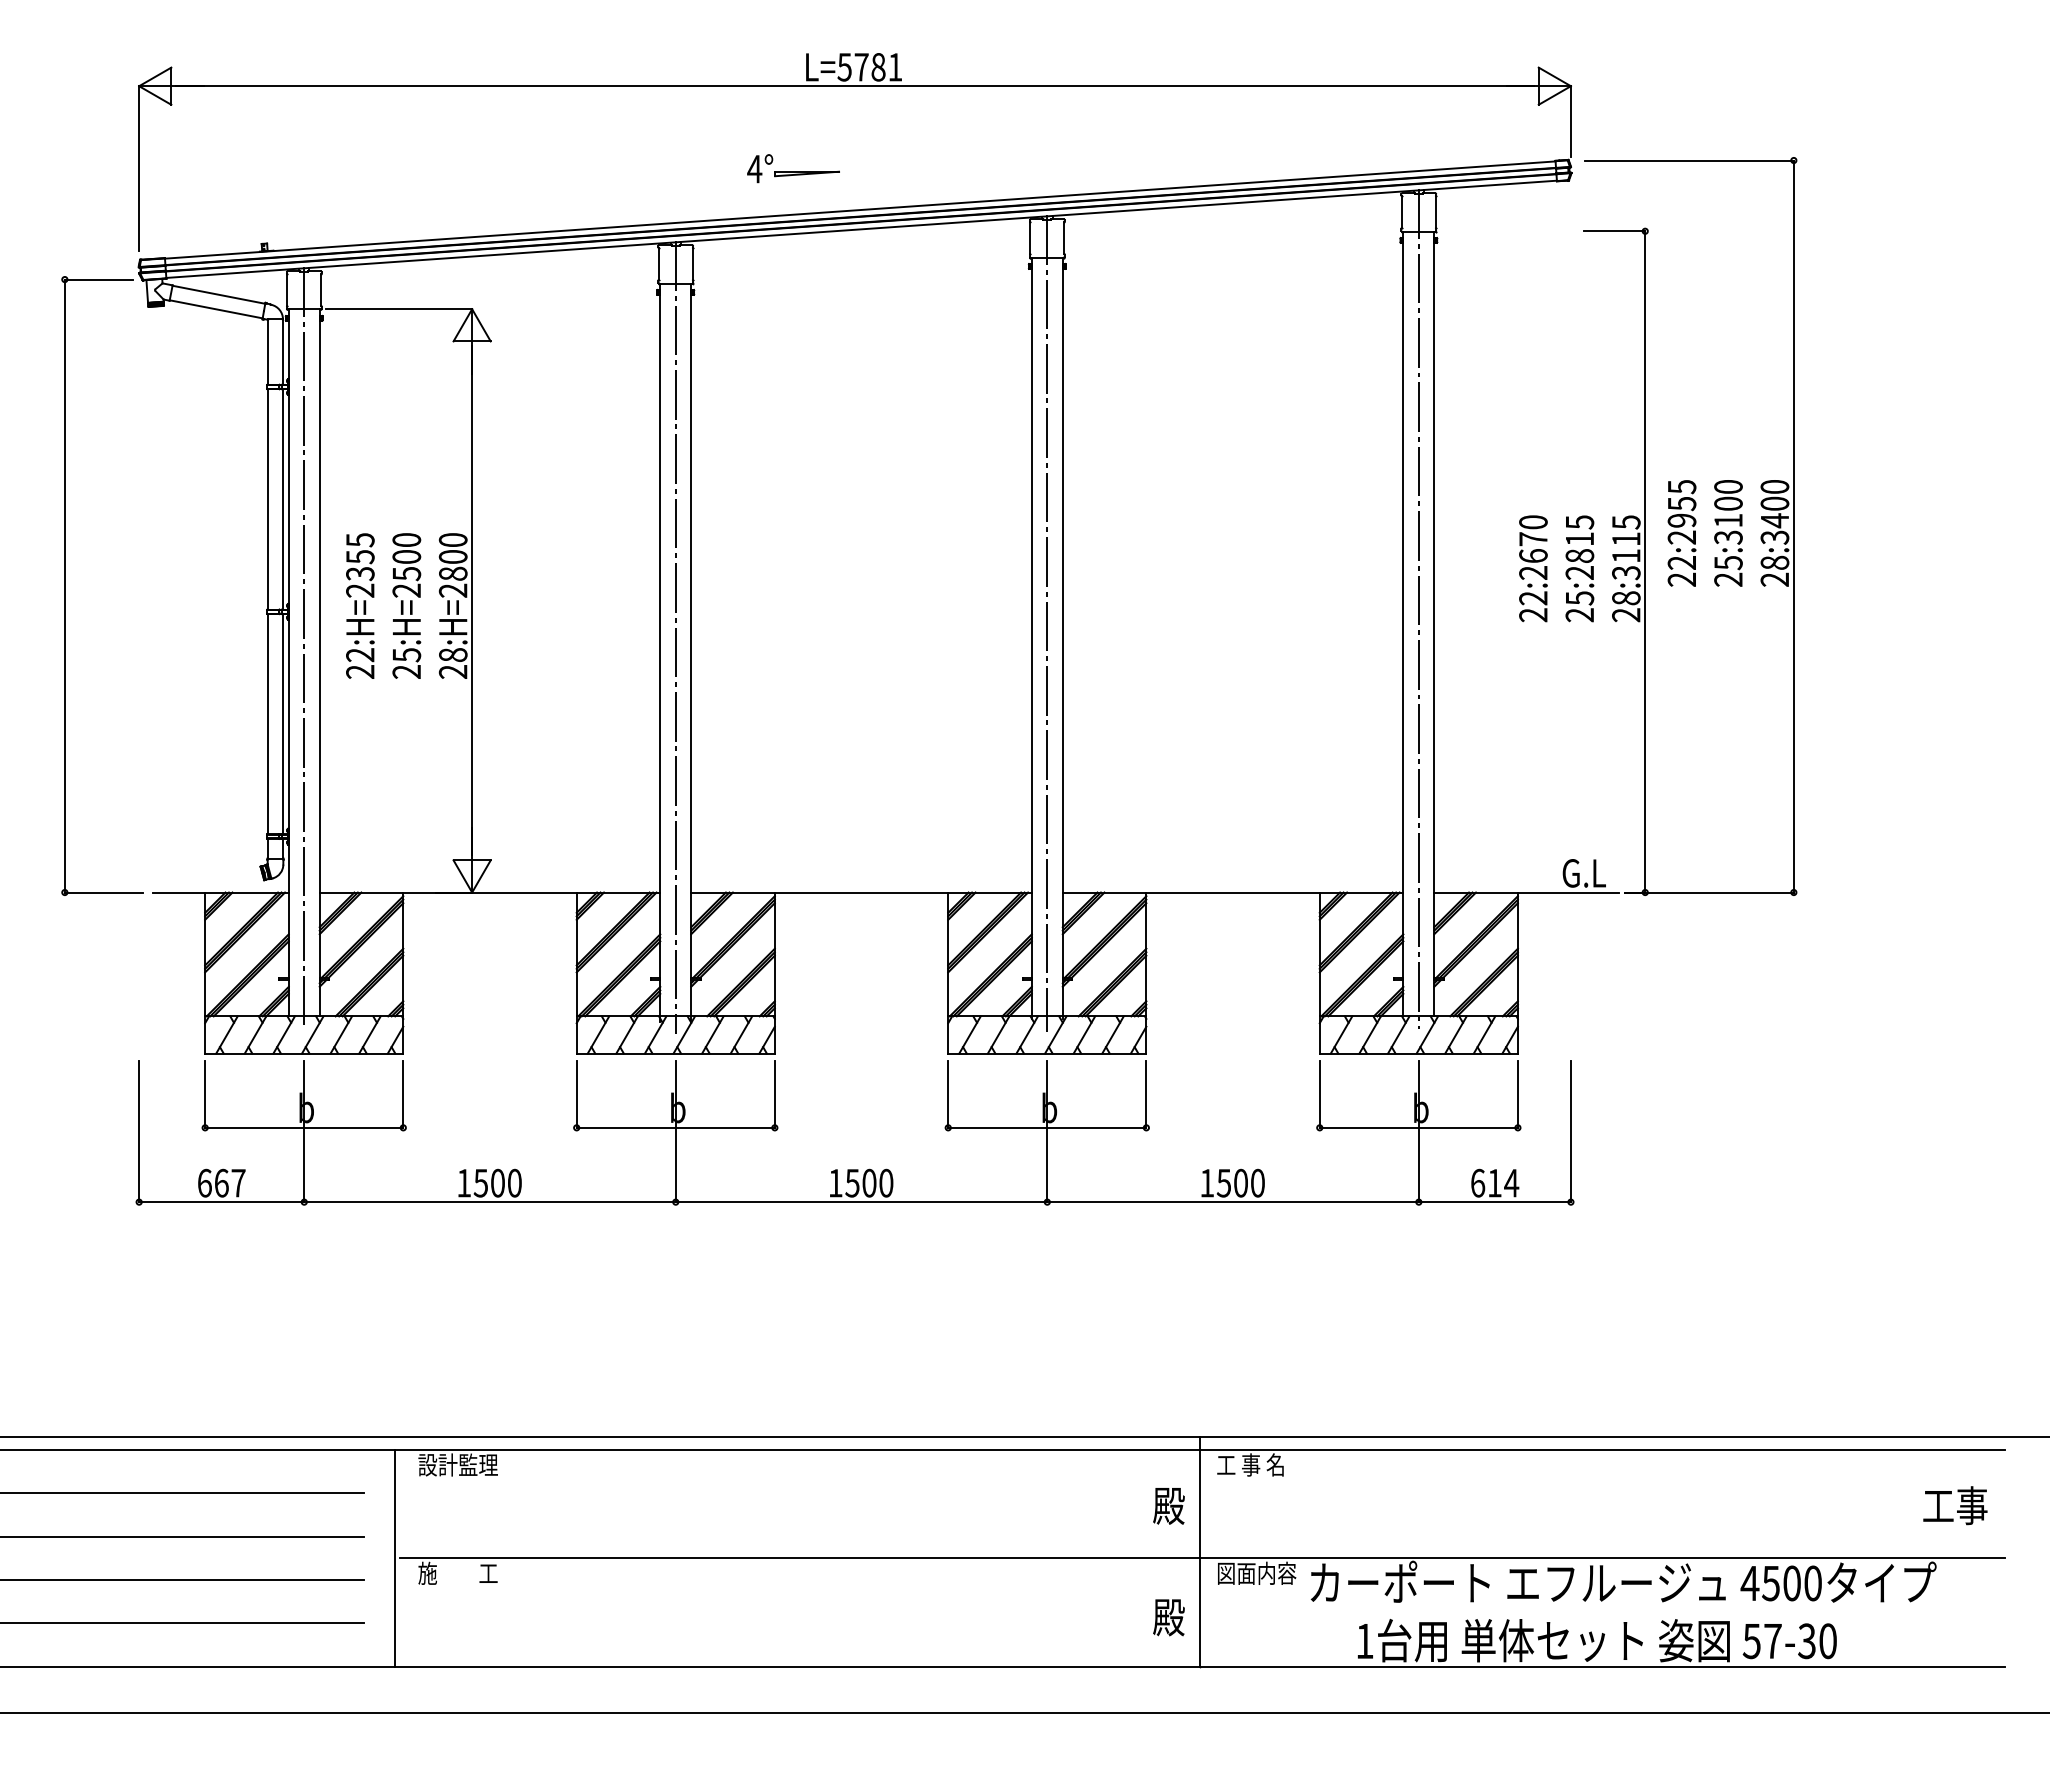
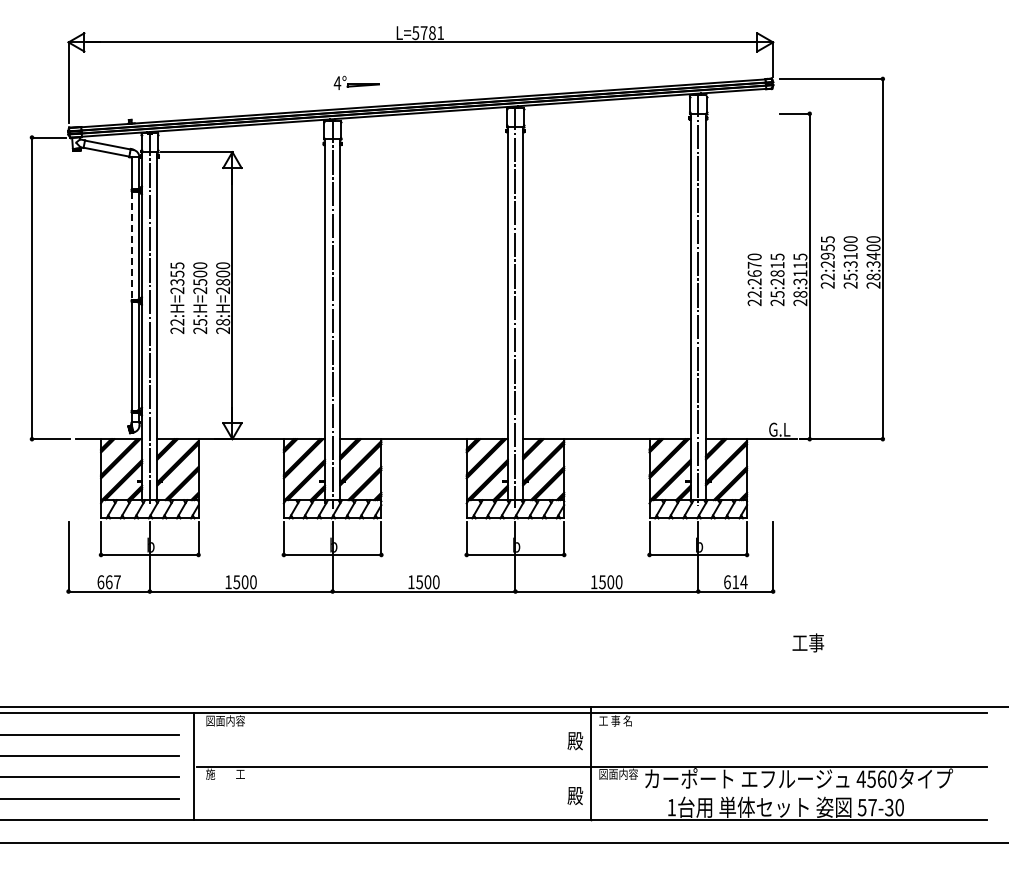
part: (793, 167) -> (356, 82), moved
line: (269, 500) -> (132, 246), solid -> dashed
text: (458, 1464) -> (225, 720), 設計監理 -> 図面内容
text: (1955, 1504) -> (808, 642), moved
text: (1791, 1582) -> (881, 778), 4500 -> 4560

